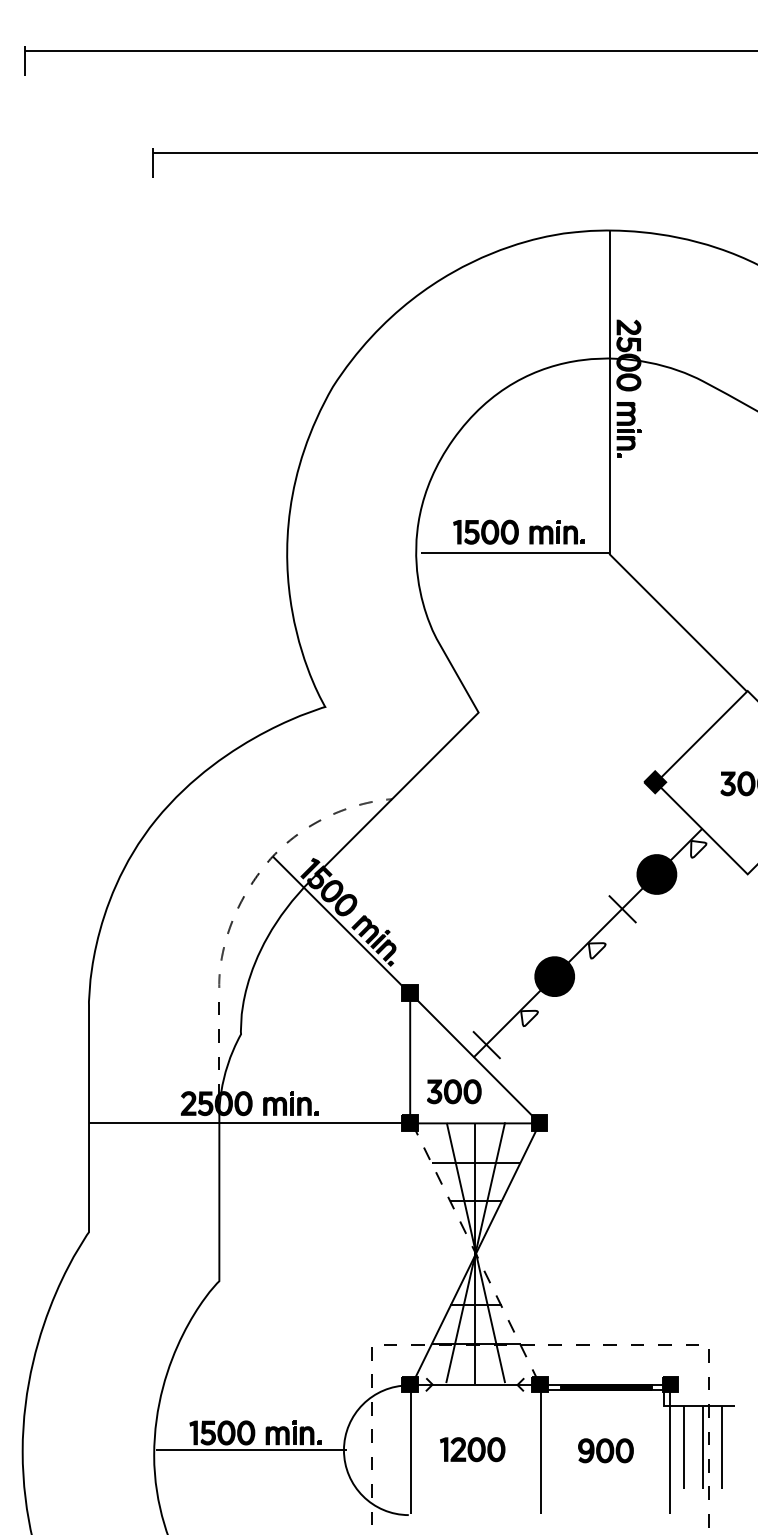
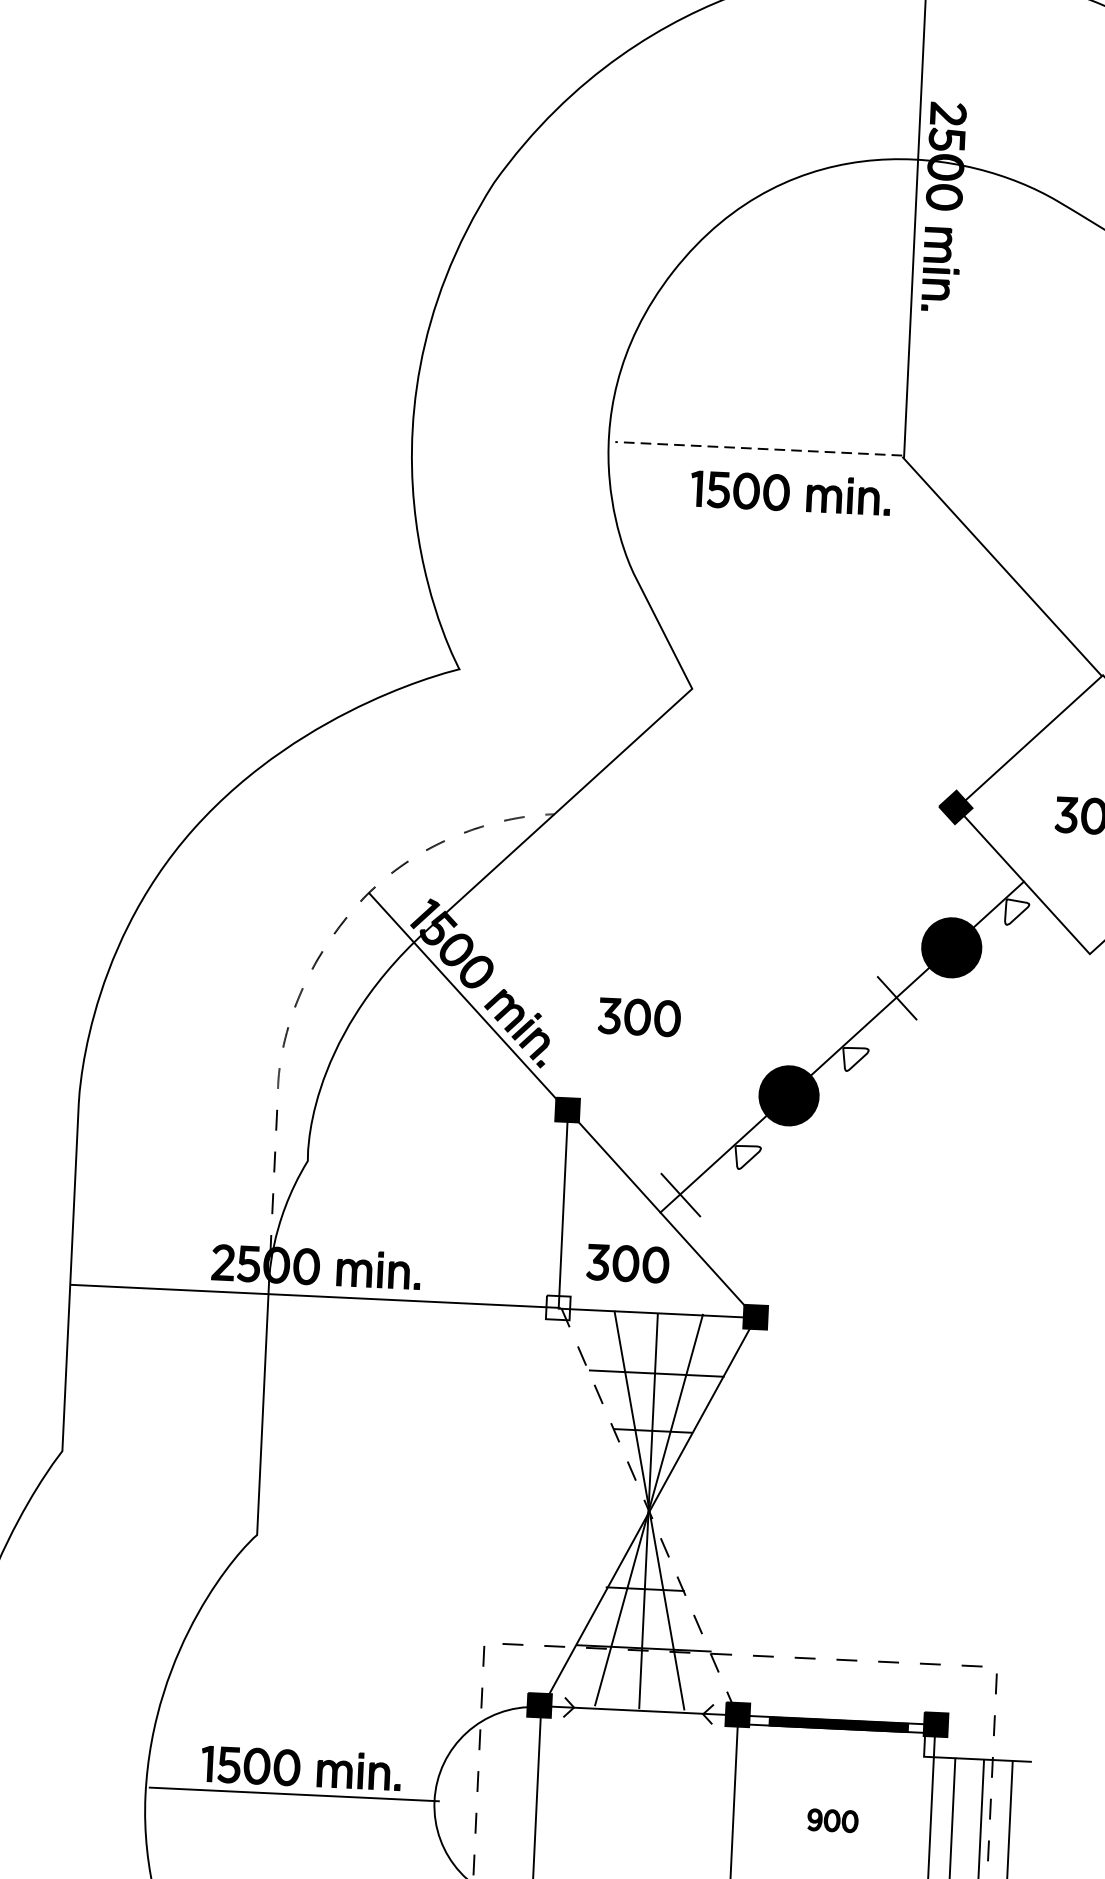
part: (518, 531) -> (789, 492), moved
line: (514, 553) -> (758, 449), solid -> dashed
part: (454, 929) -> (639, 1016), added
fill: (409, 1122) -> (557, 1307), removed
part: (472, 1449) -> (630, 1809), removed
part: (605, 1450) -> (832, 1820), size x0.6

